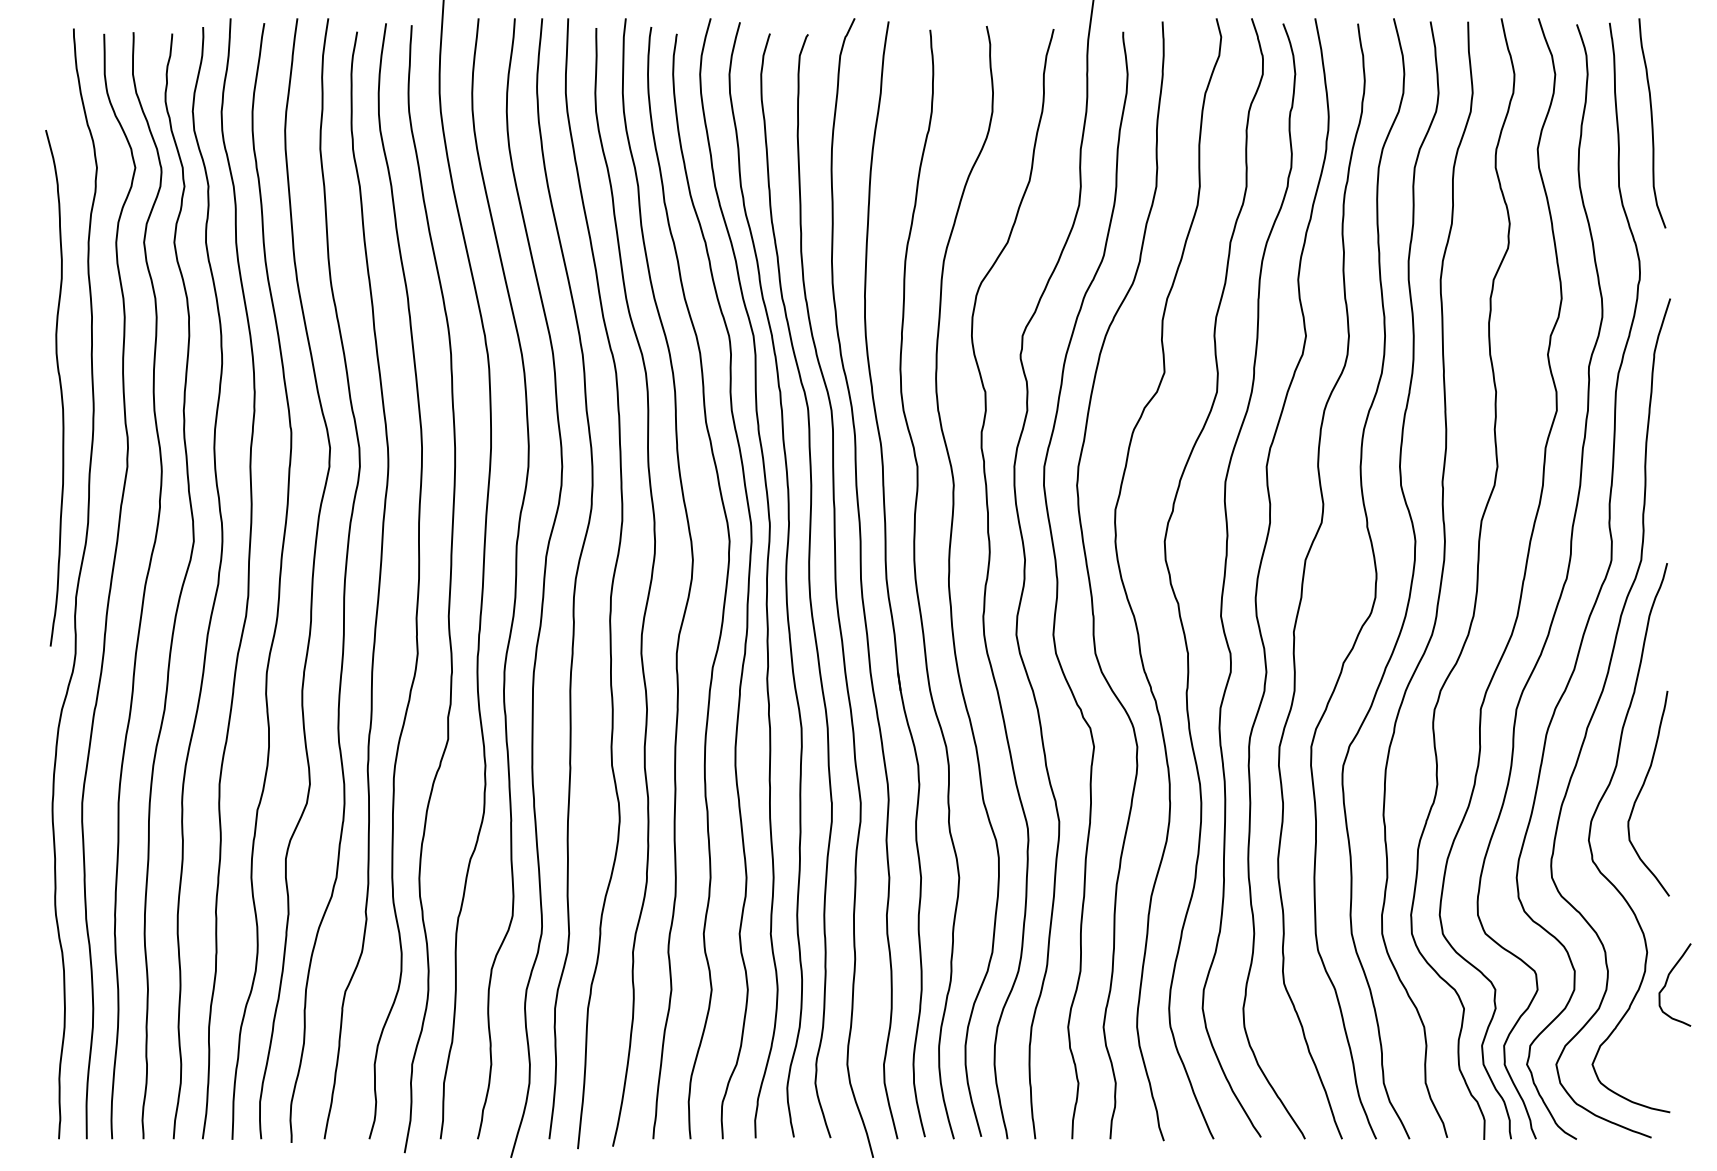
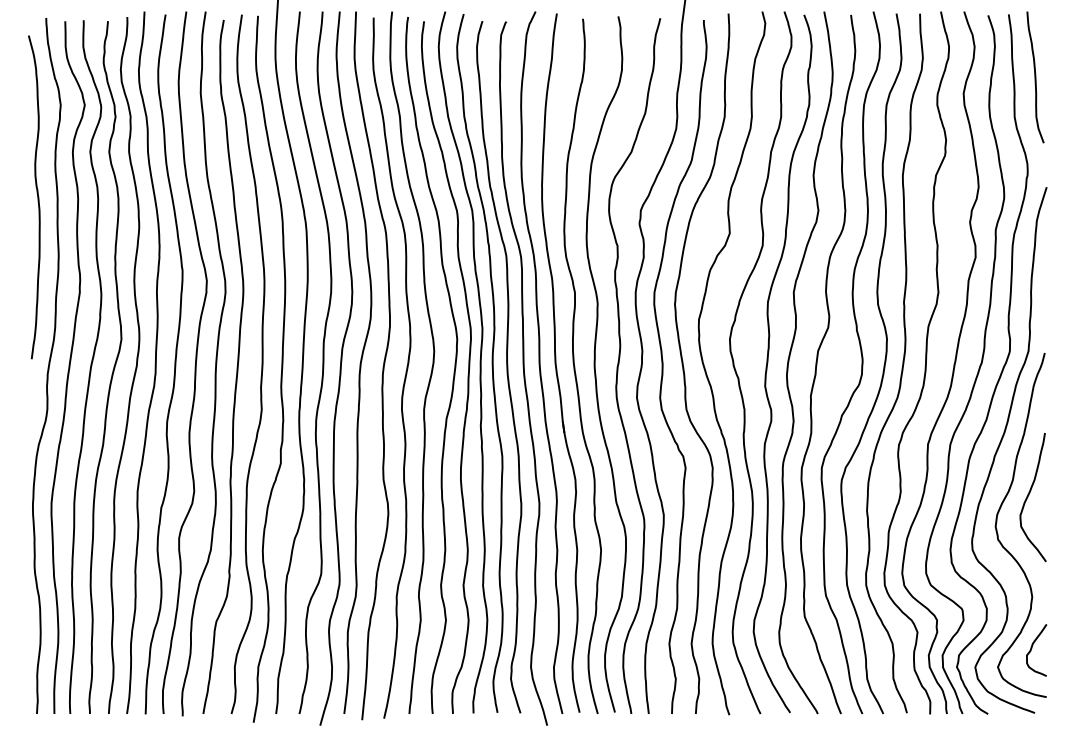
curve: (59, 388) -> (37, 197), moved
curve: (1668, 982) -> (1032, 648), moved

